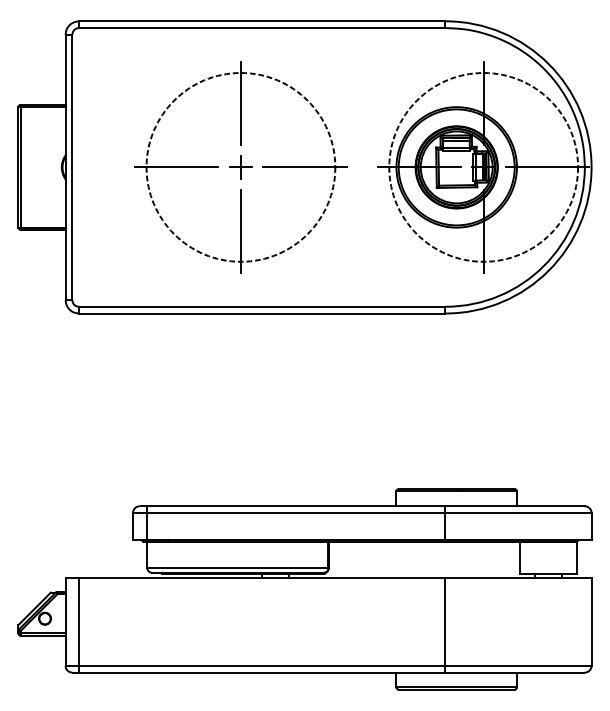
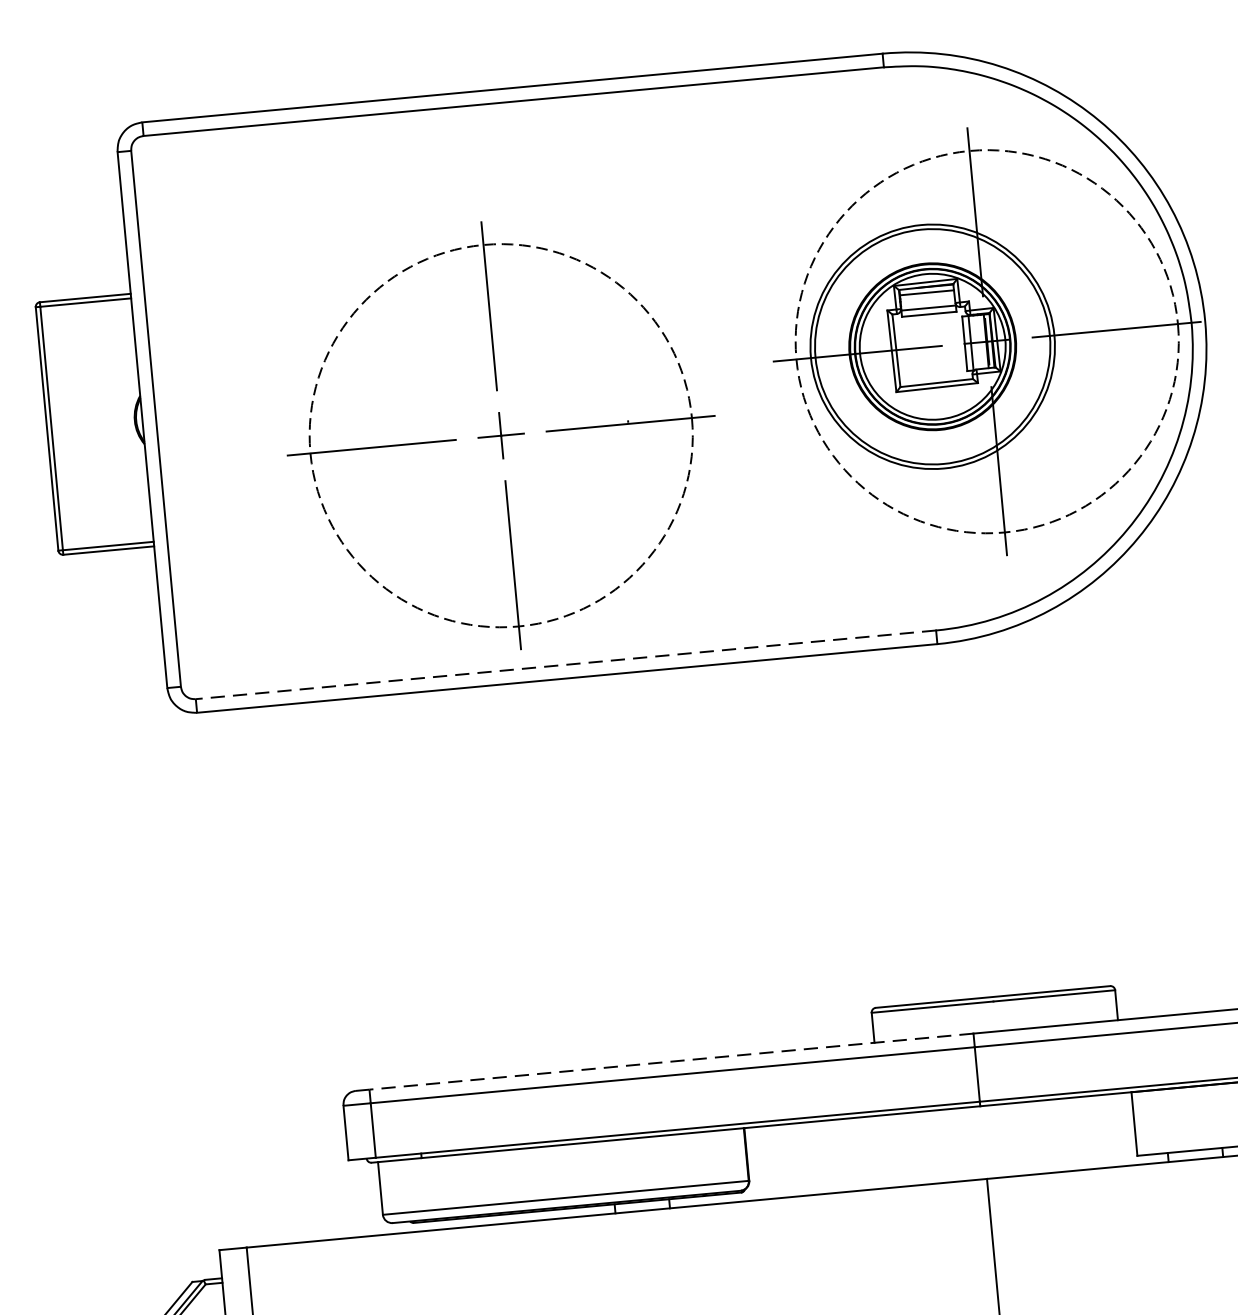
part: (240, 167) -> (500, 435), moved
line: (261, 306) -> (564, 664), solid -> dashed
line: (295, 506) -> (670, 1062), solid -> dashed

